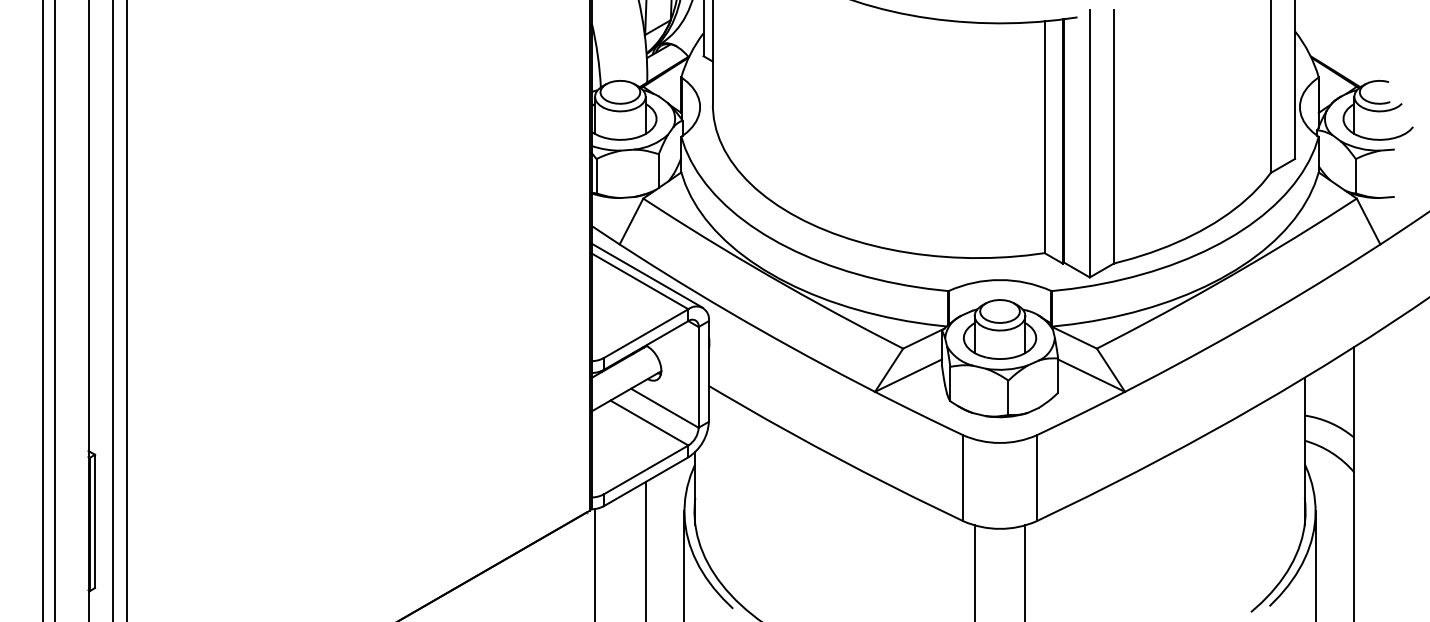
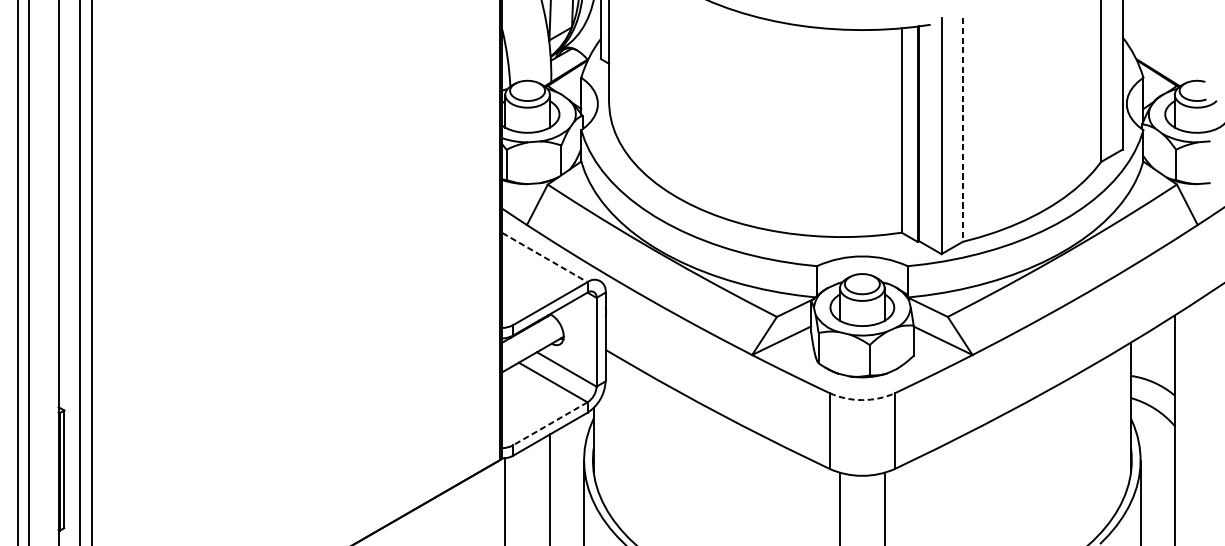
line: (1113, 136) -> (962, 129), solid -> dashed
line: (646, 275) -> (550, 252), removed
line: (640, 281) -> (545, 257), solid -> dashed
arc: (1000, 442) -> (862, 399), solid -> dashed
line: (646, 469) -> (550, 423), solid -> dashed

